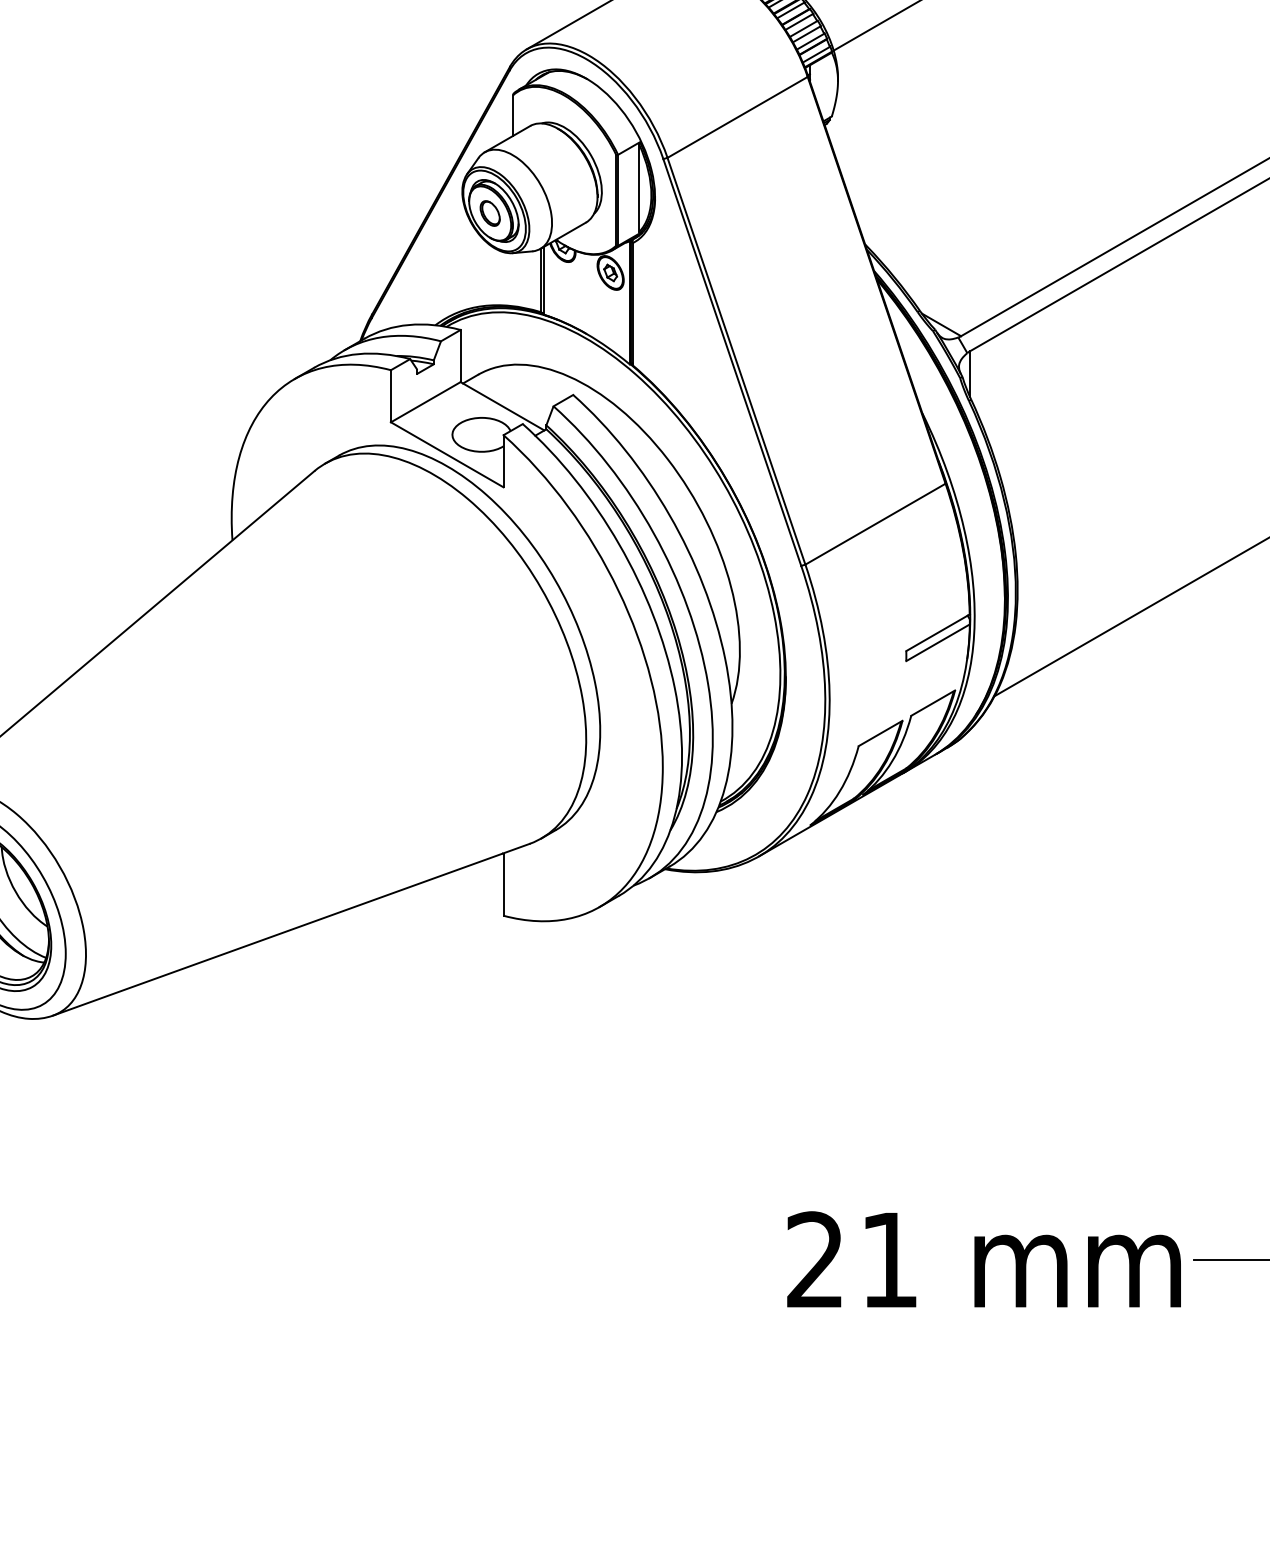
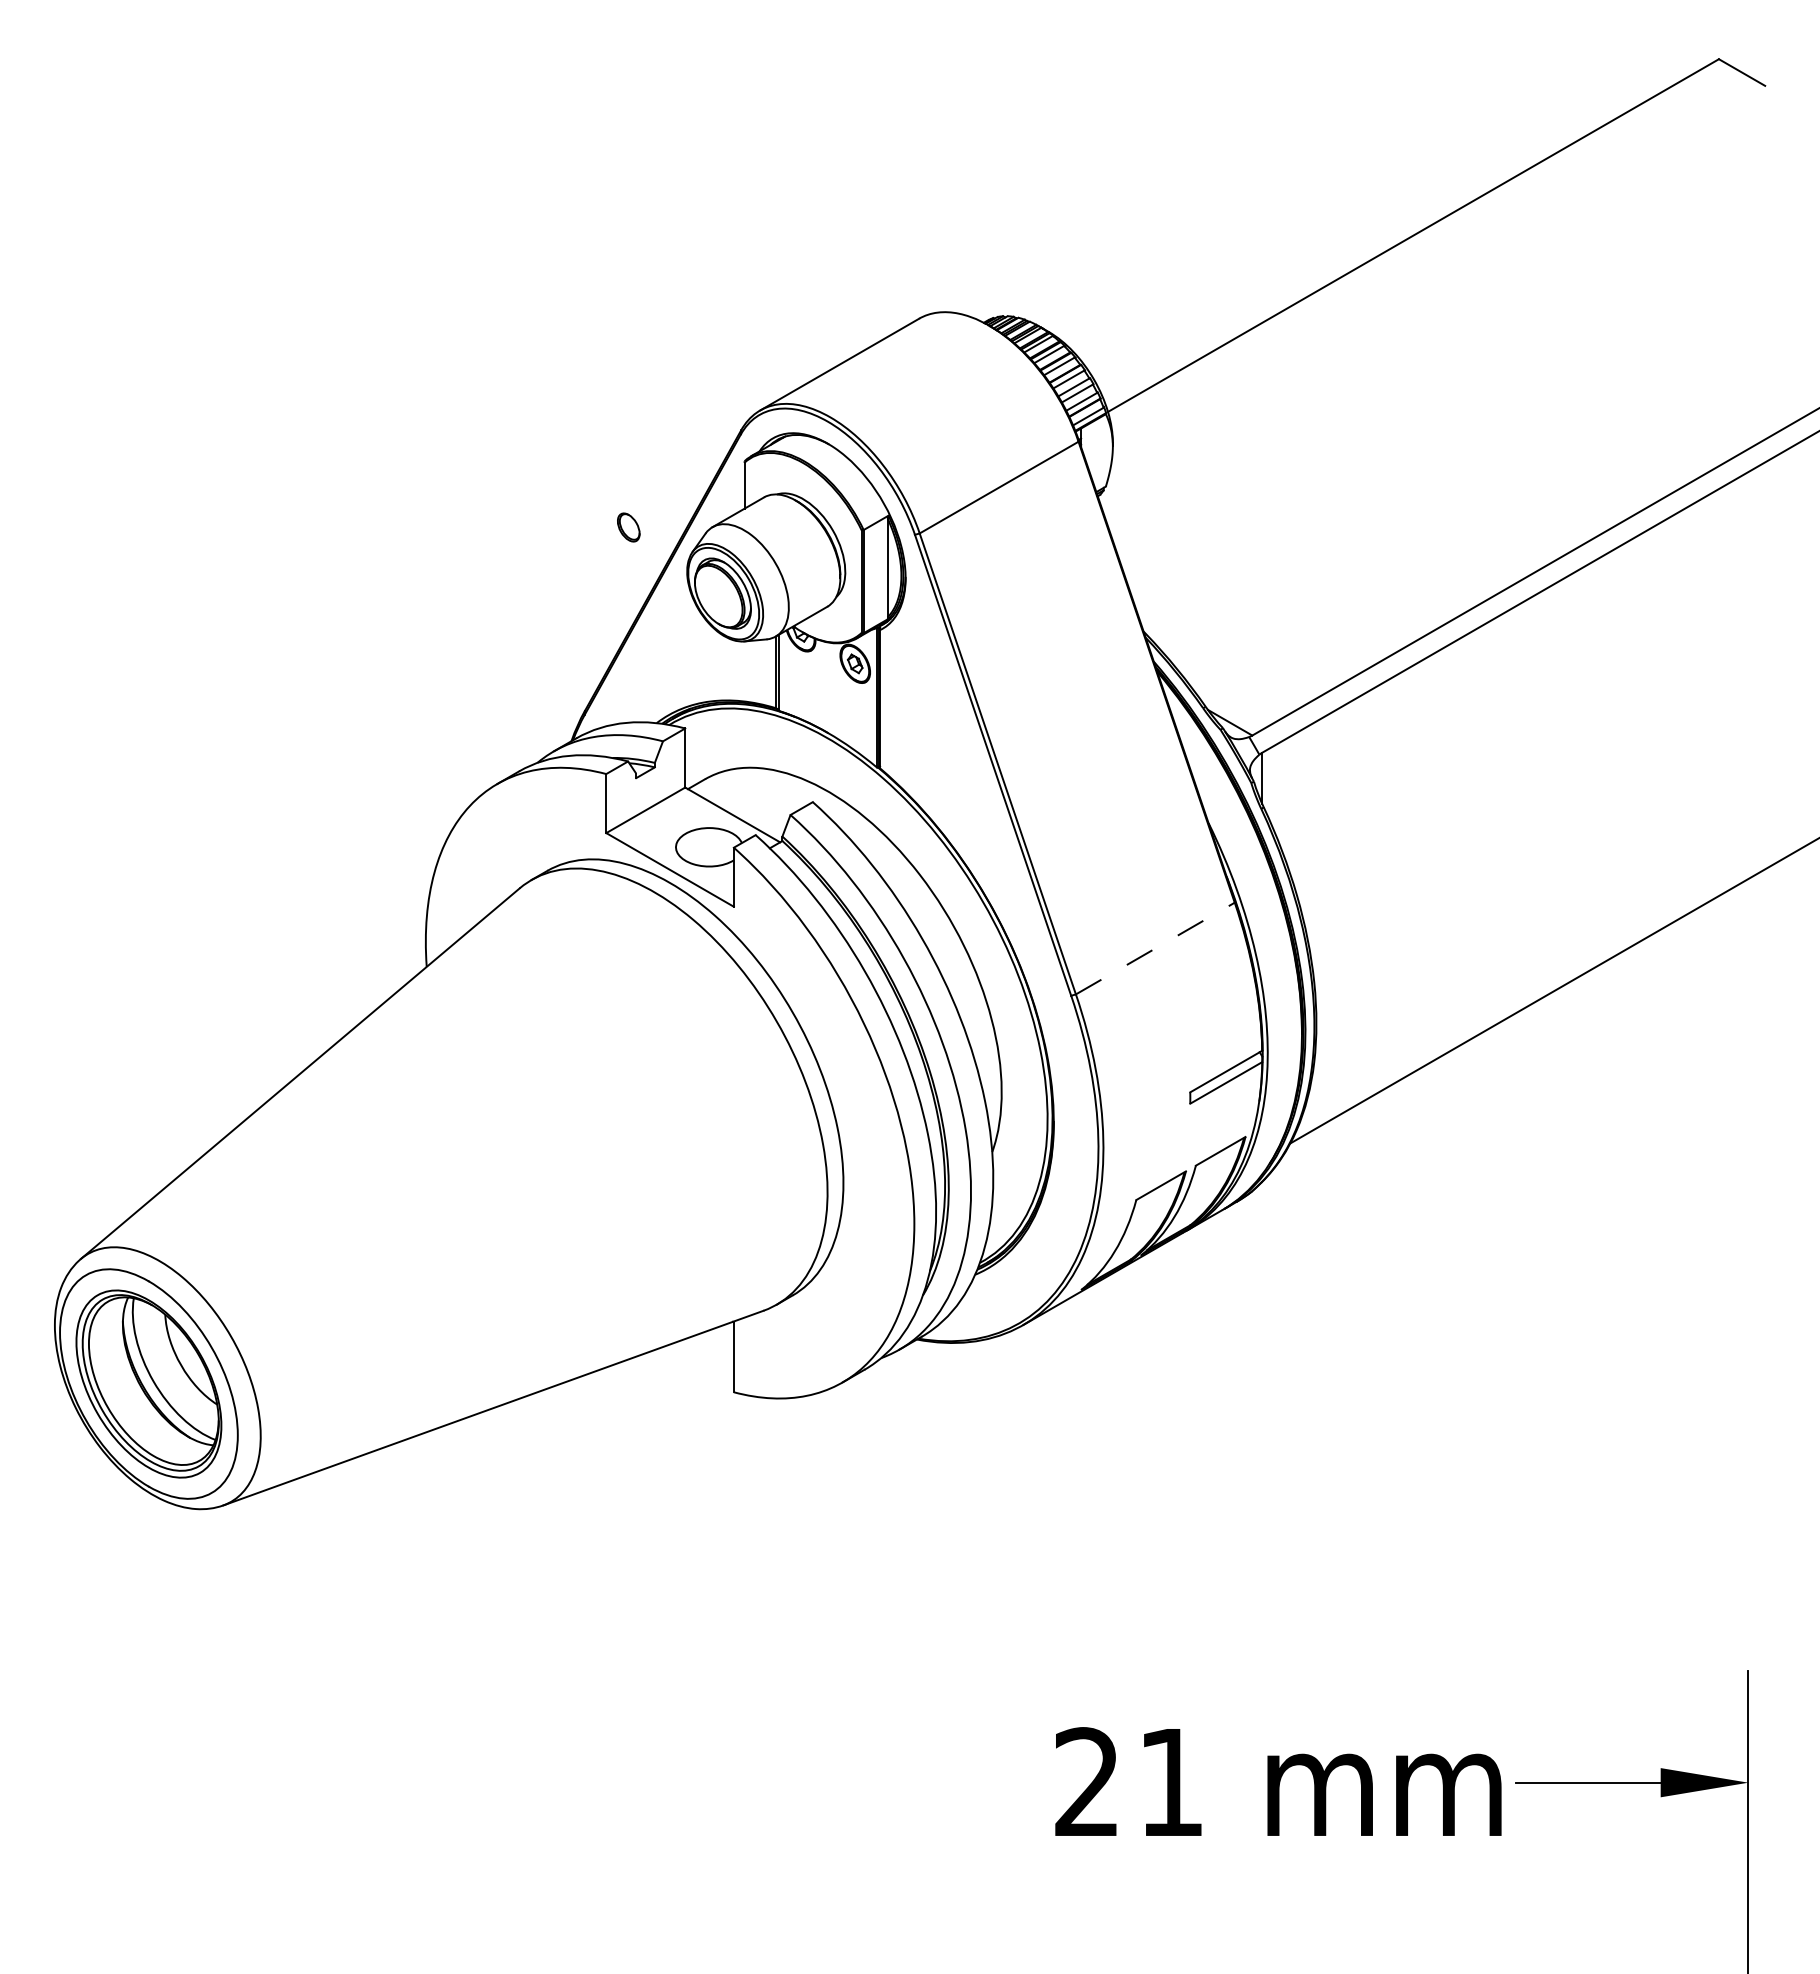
part: (489, 213) -> (628, 527), moved
line: (875, 524) -> (1155, 948), solid -> dashed

